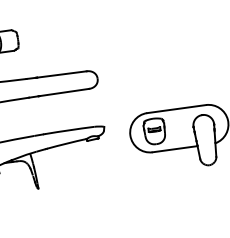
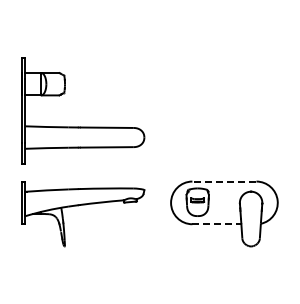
line: (175, 109) -> (223, 181), solid -> dashed
line: (175, 149) -> (217, 224), solid -> dashed

